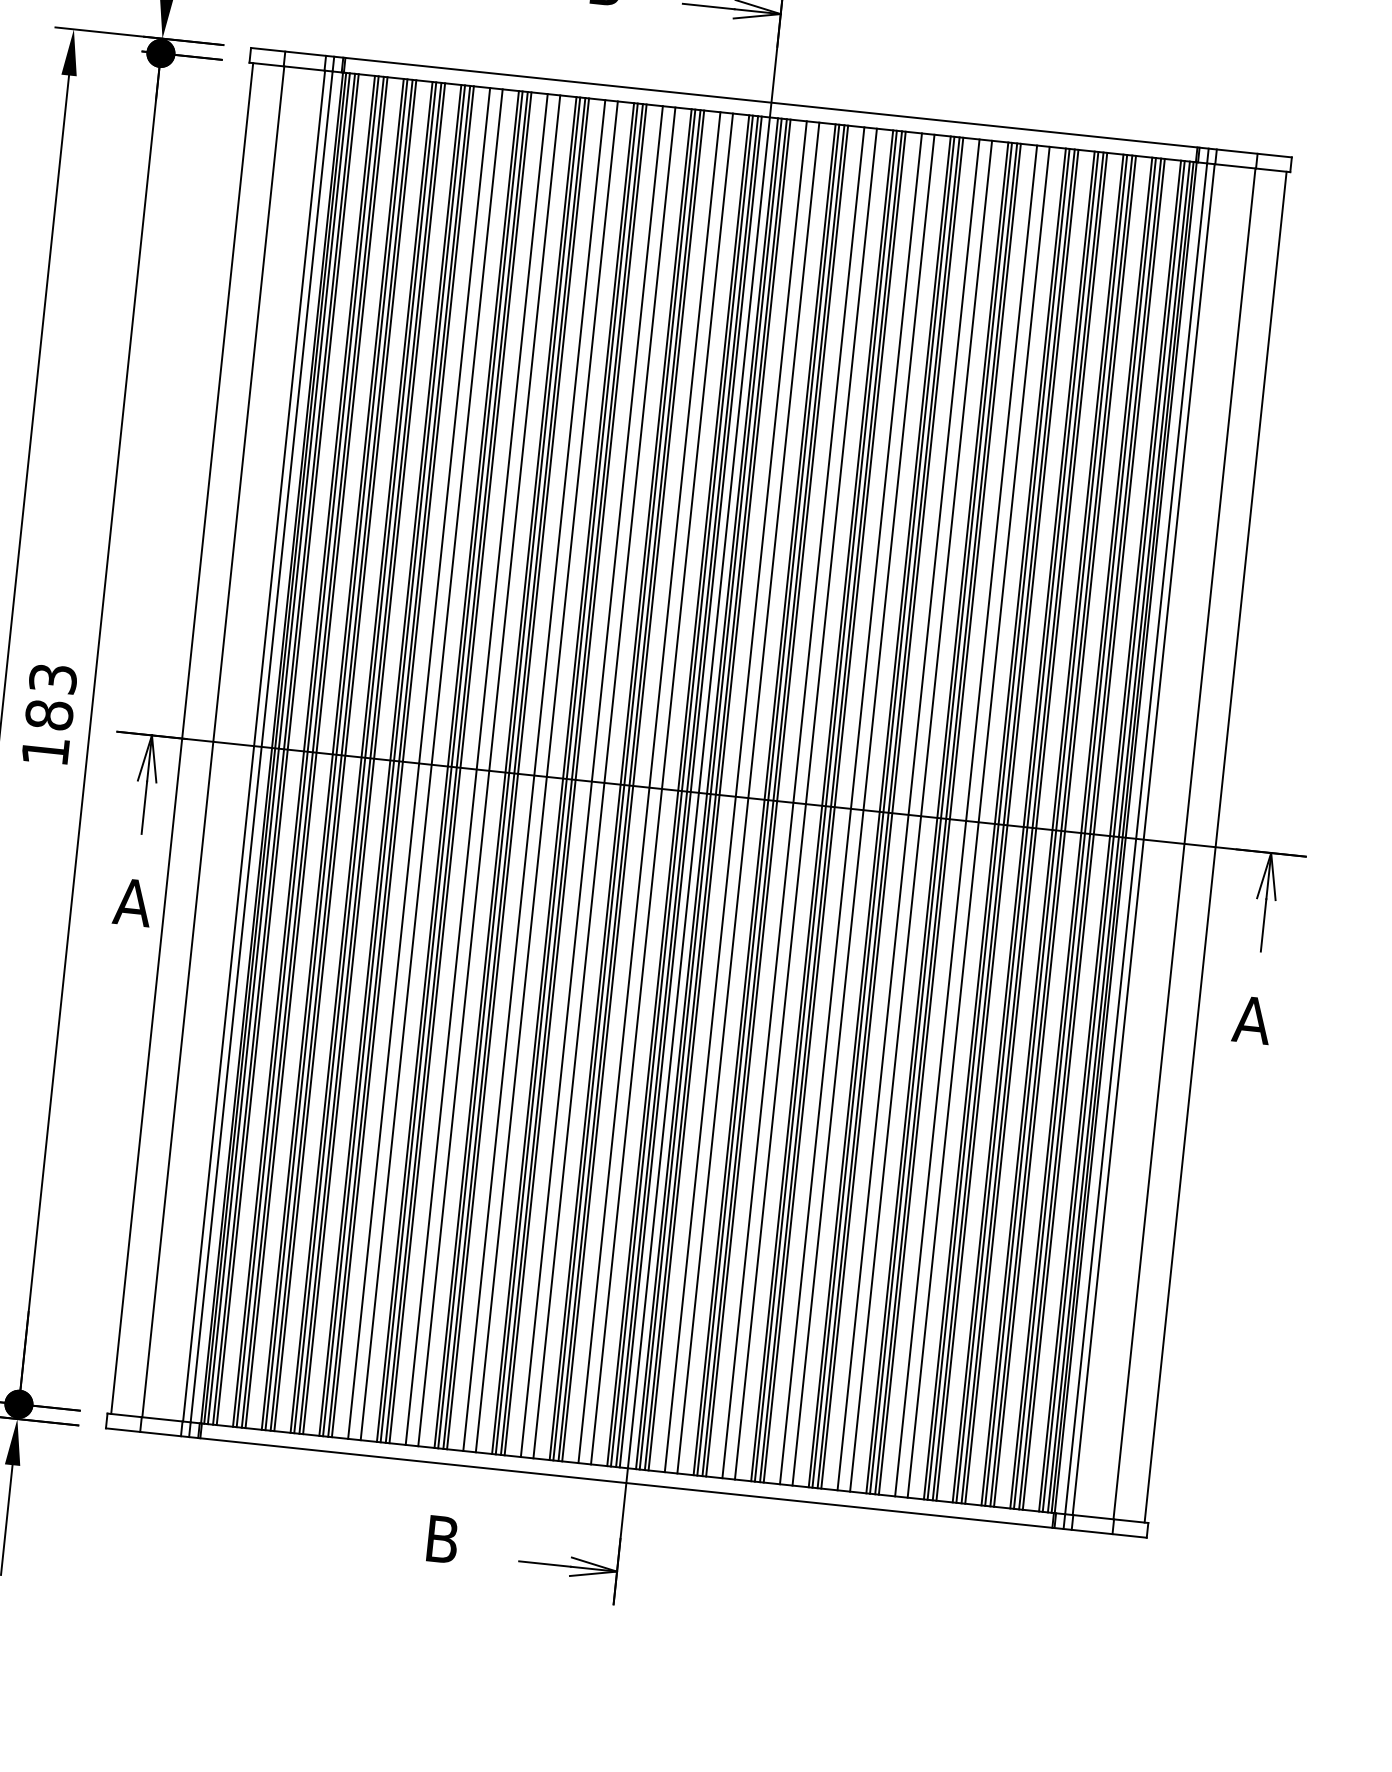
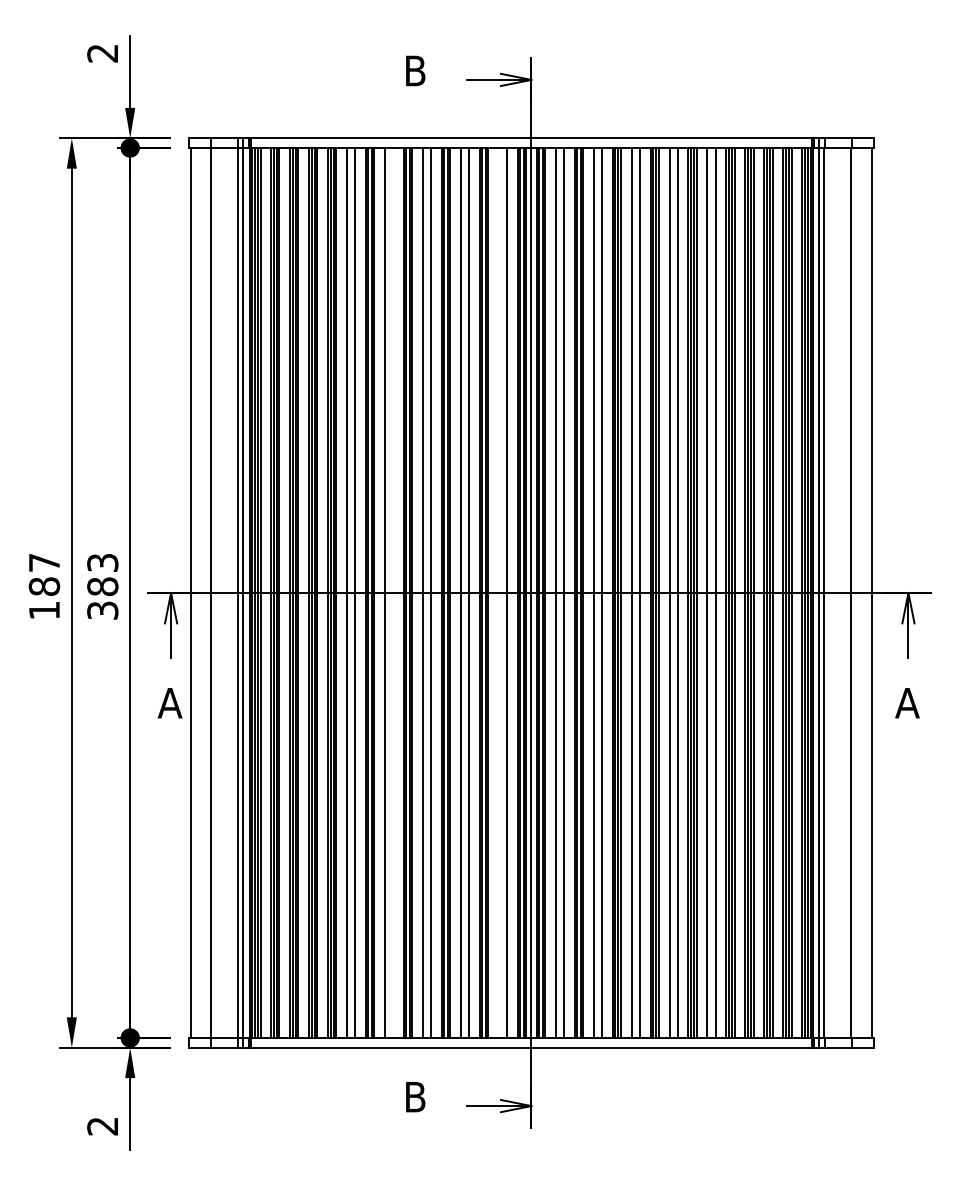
text: (45, 751) -> (102, 610), 183 -> 383
line: (489, 770) -> (393, 592), removed
line: (649, 786) -> (498, 592), removed

